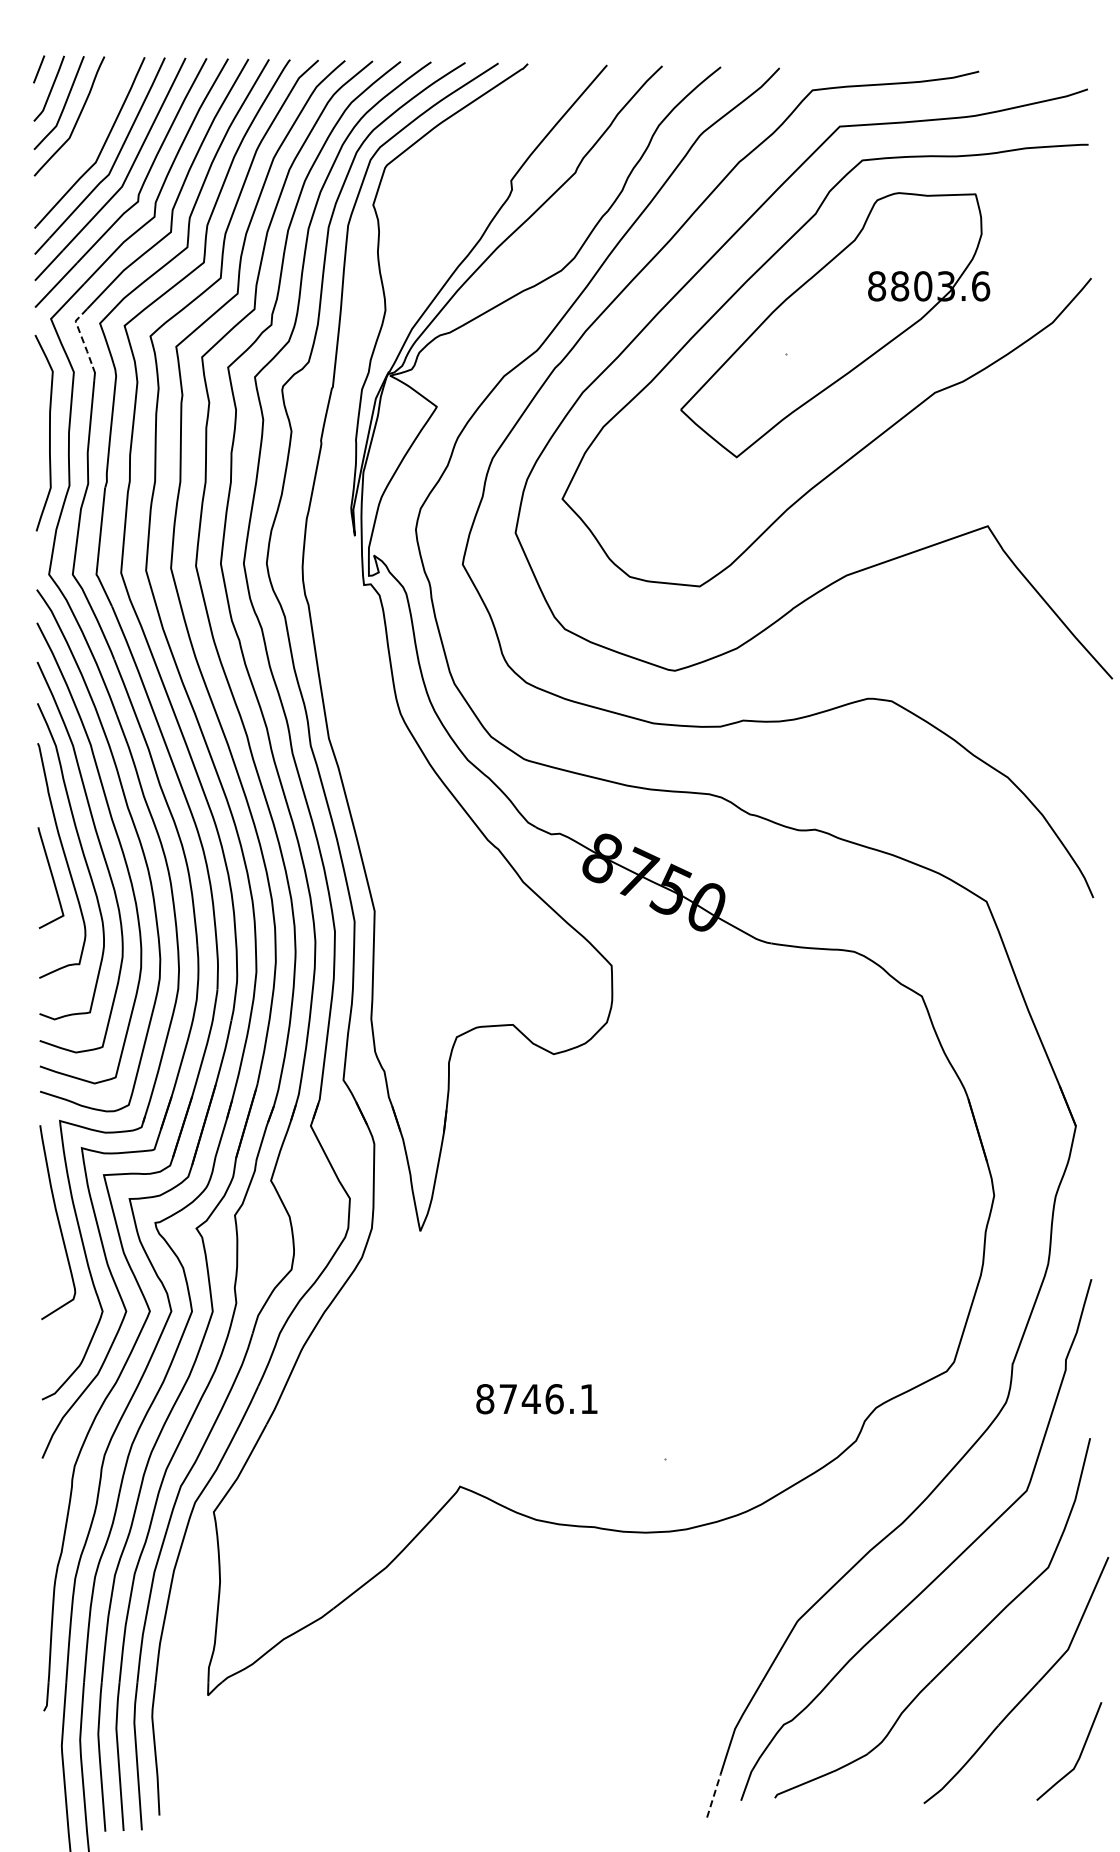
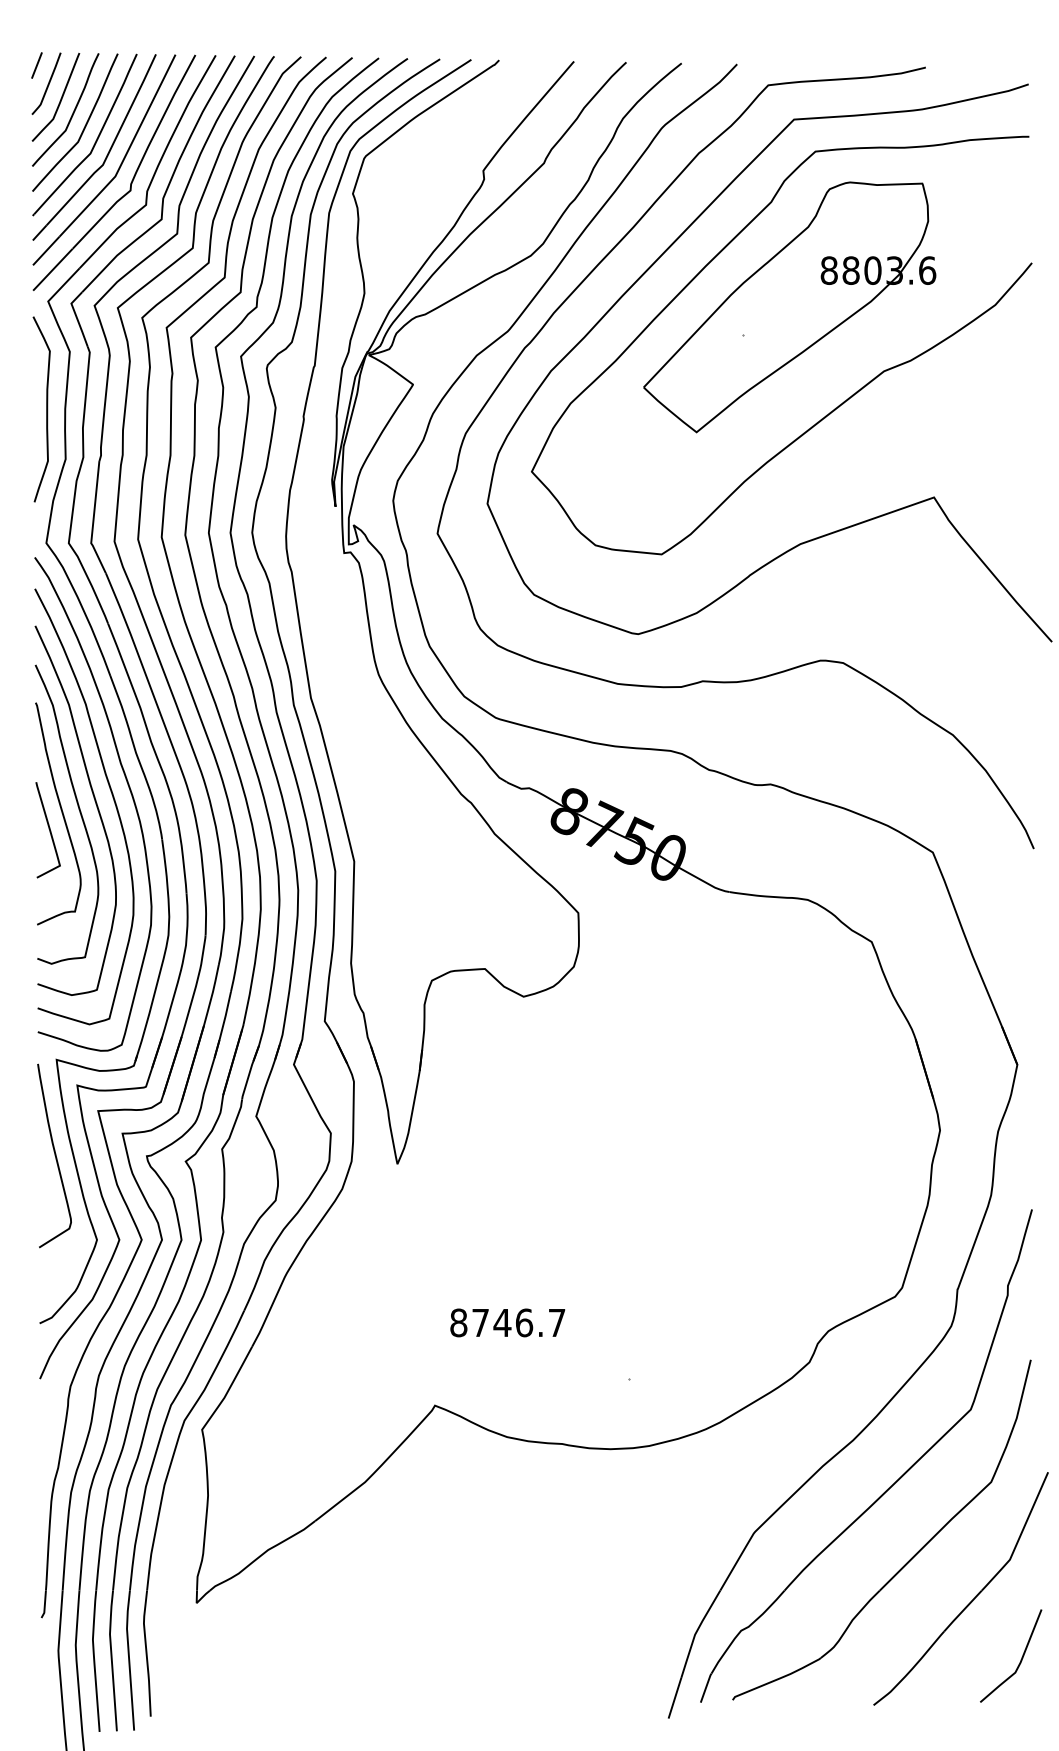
curve: (89, 133) -> (84, 126), added
line: (81, 336) -> (77, 318), dashed -> solid
text: (588, 1398) -> (556, 1322), 8746.1 -> 8746.7
line: (713, 1796) -> (674, 1698), dashed -> solid

